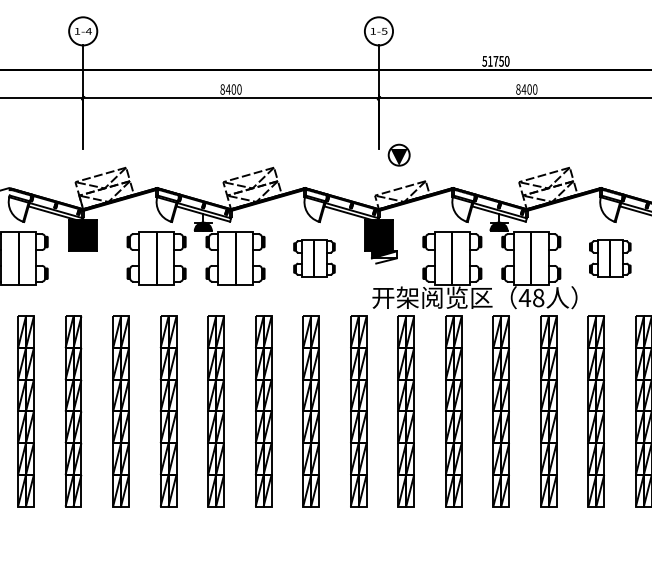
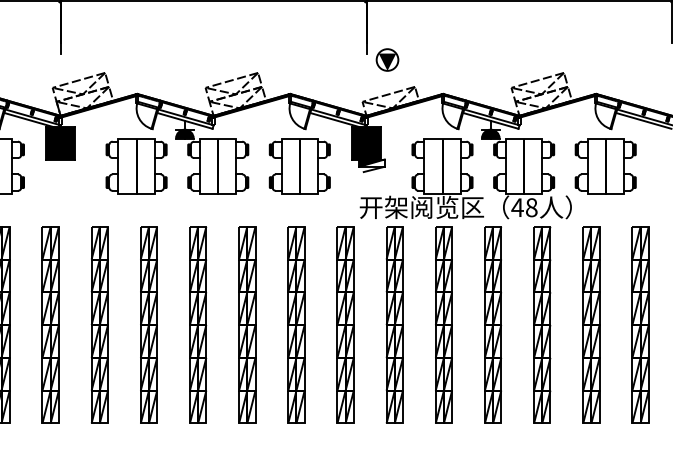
part: (314, 258) -> (299, 166), size x1.43
part: (610, 258) -> (606, 166), size x1.43

